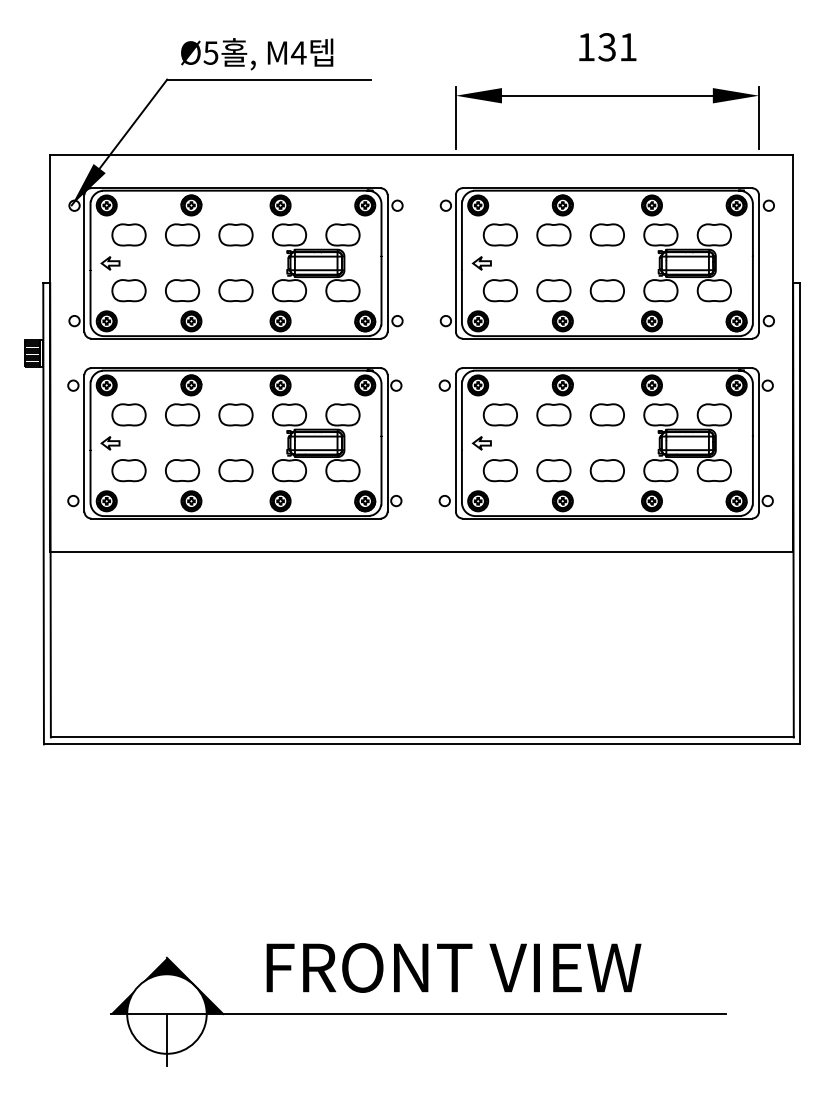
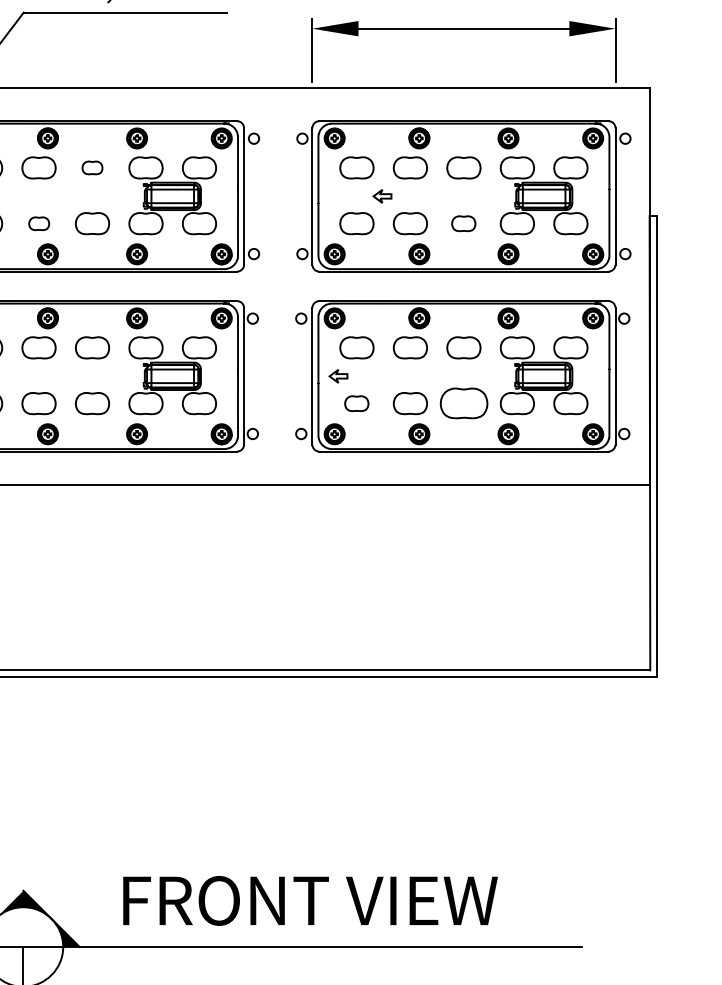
part: (235, 234) -> (92, 167), size x0.6
part: (481, 263) -> (382, 196), moved
part: (182, 290) -> (39, 223), size x0.6
part: (606, 290) -> (463, 223), size x0.7
part: (499, 470) -> (356, 403), size x0.7
part: (606, 470) -> (463, 403), size x1.4

